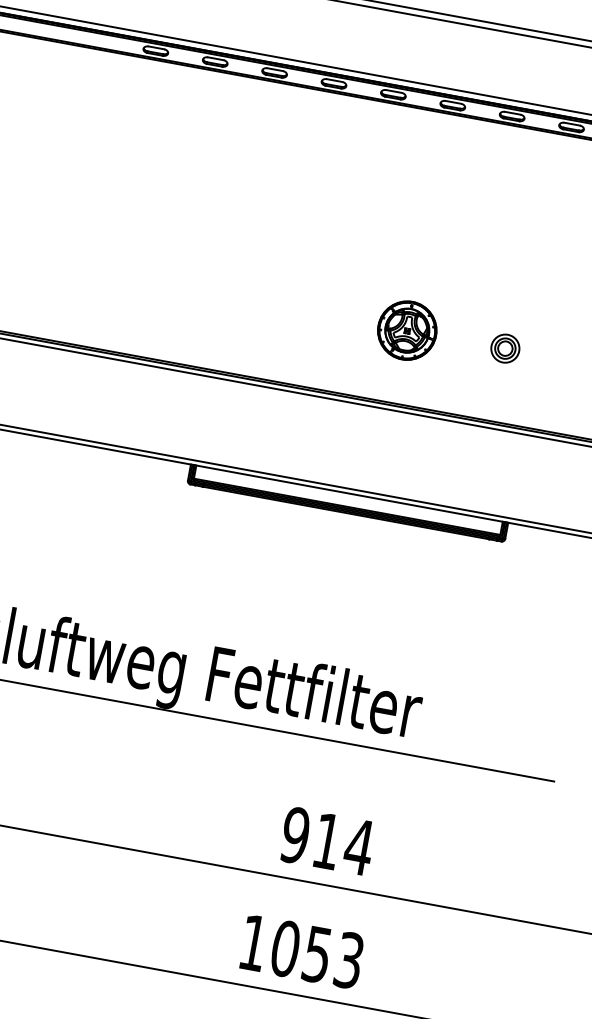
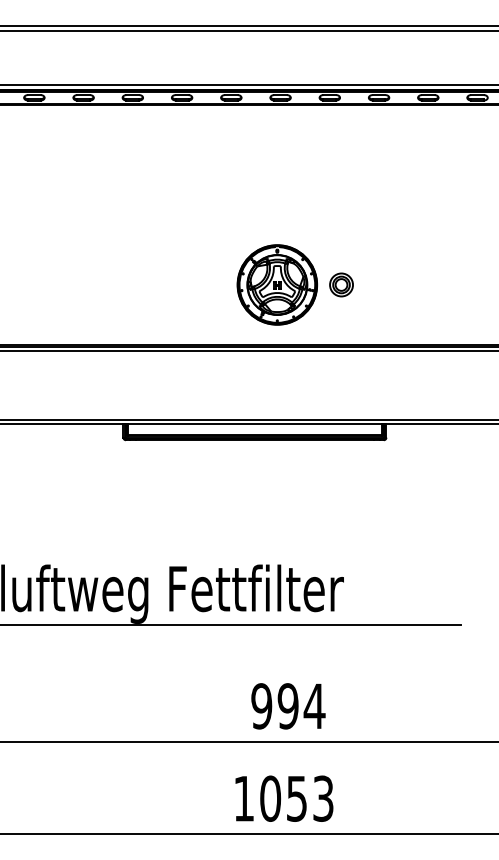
part: (406, 329) -> (276, 284), size x1.67
part: (505, 348) -> (341, 284), moved
text: (326, 841) -> (287, 706), 914 -> 994

